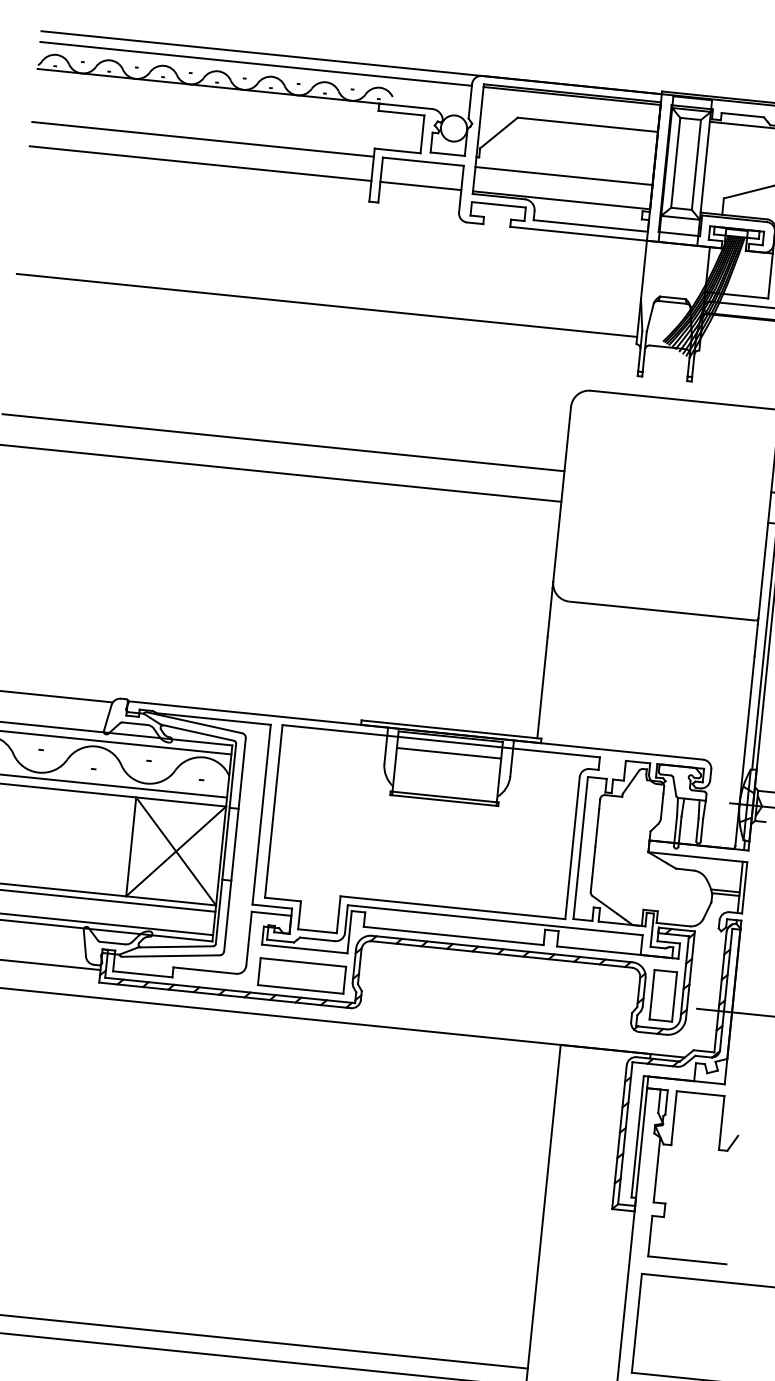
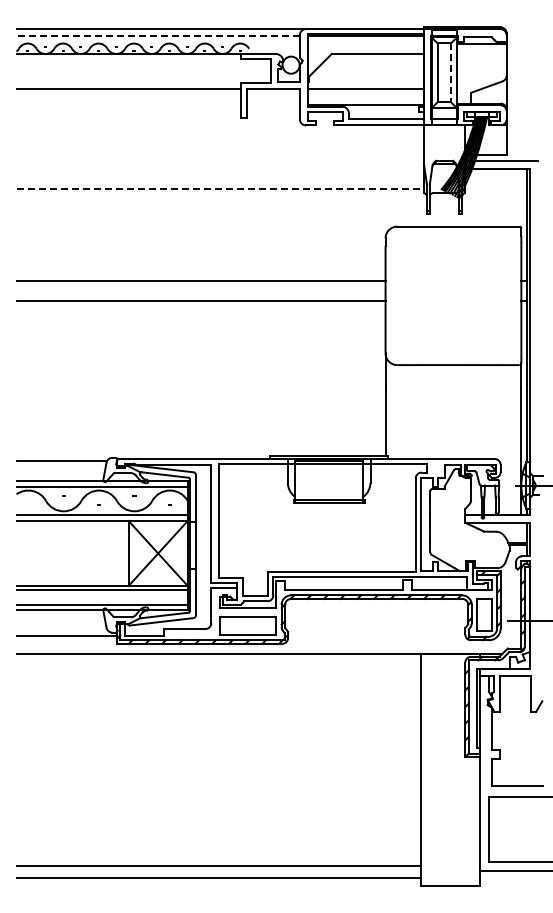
line: (256, 64) -> (158, 36), solid -> dashed
line: (200, 163) -> (128, 104), removed
line: (697, 164) -> (451, 72), solid -> dashed
line: (419, 185) -> (272, 104), removed
line: (327, 305) -> (220, 188), solid -> dashed
line: (448, 752) -> (328, 471), removed

